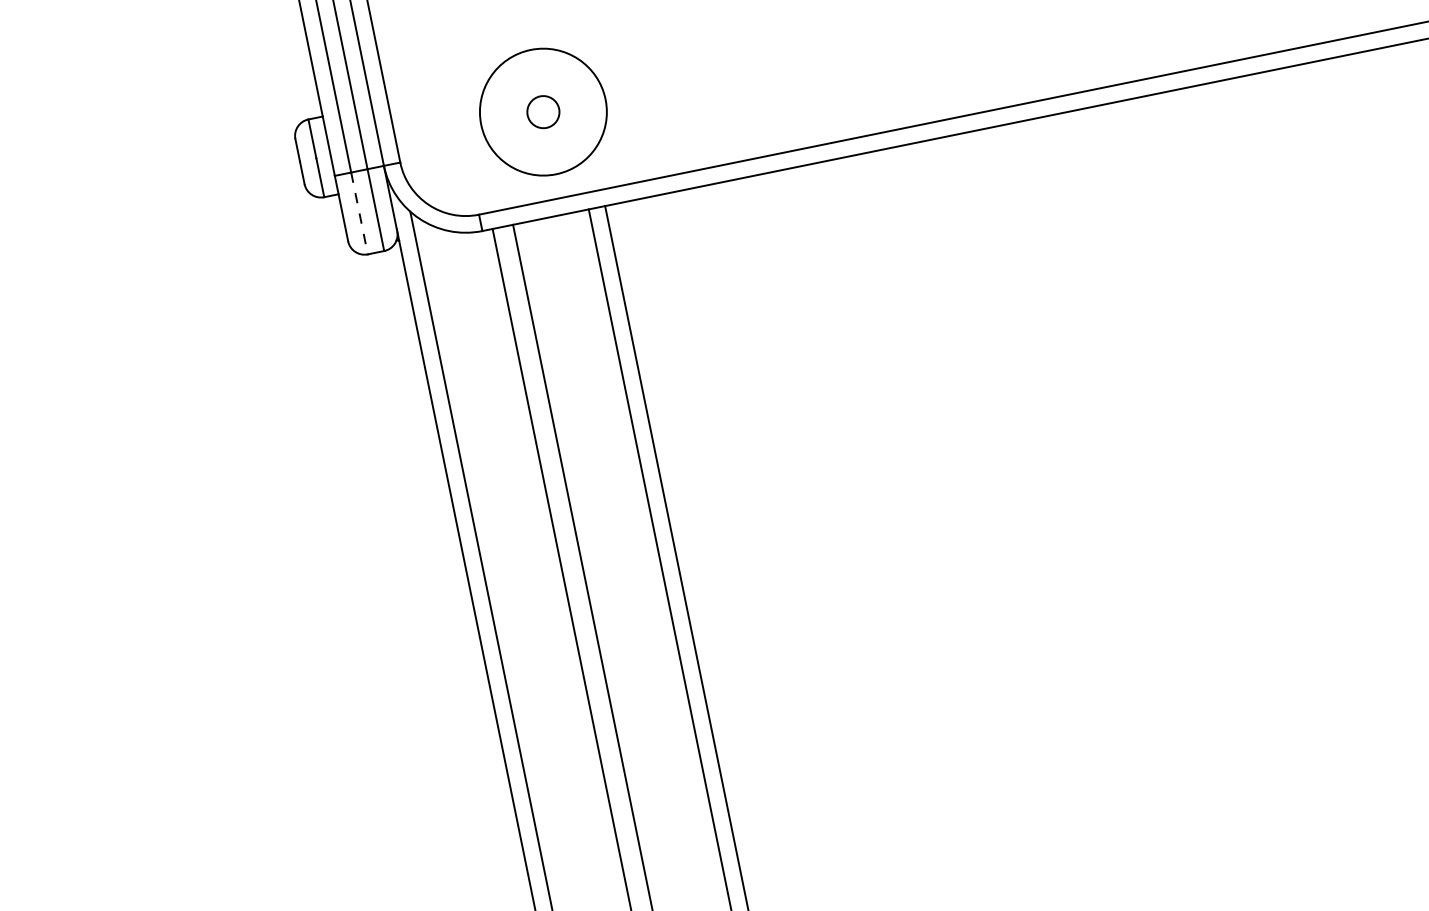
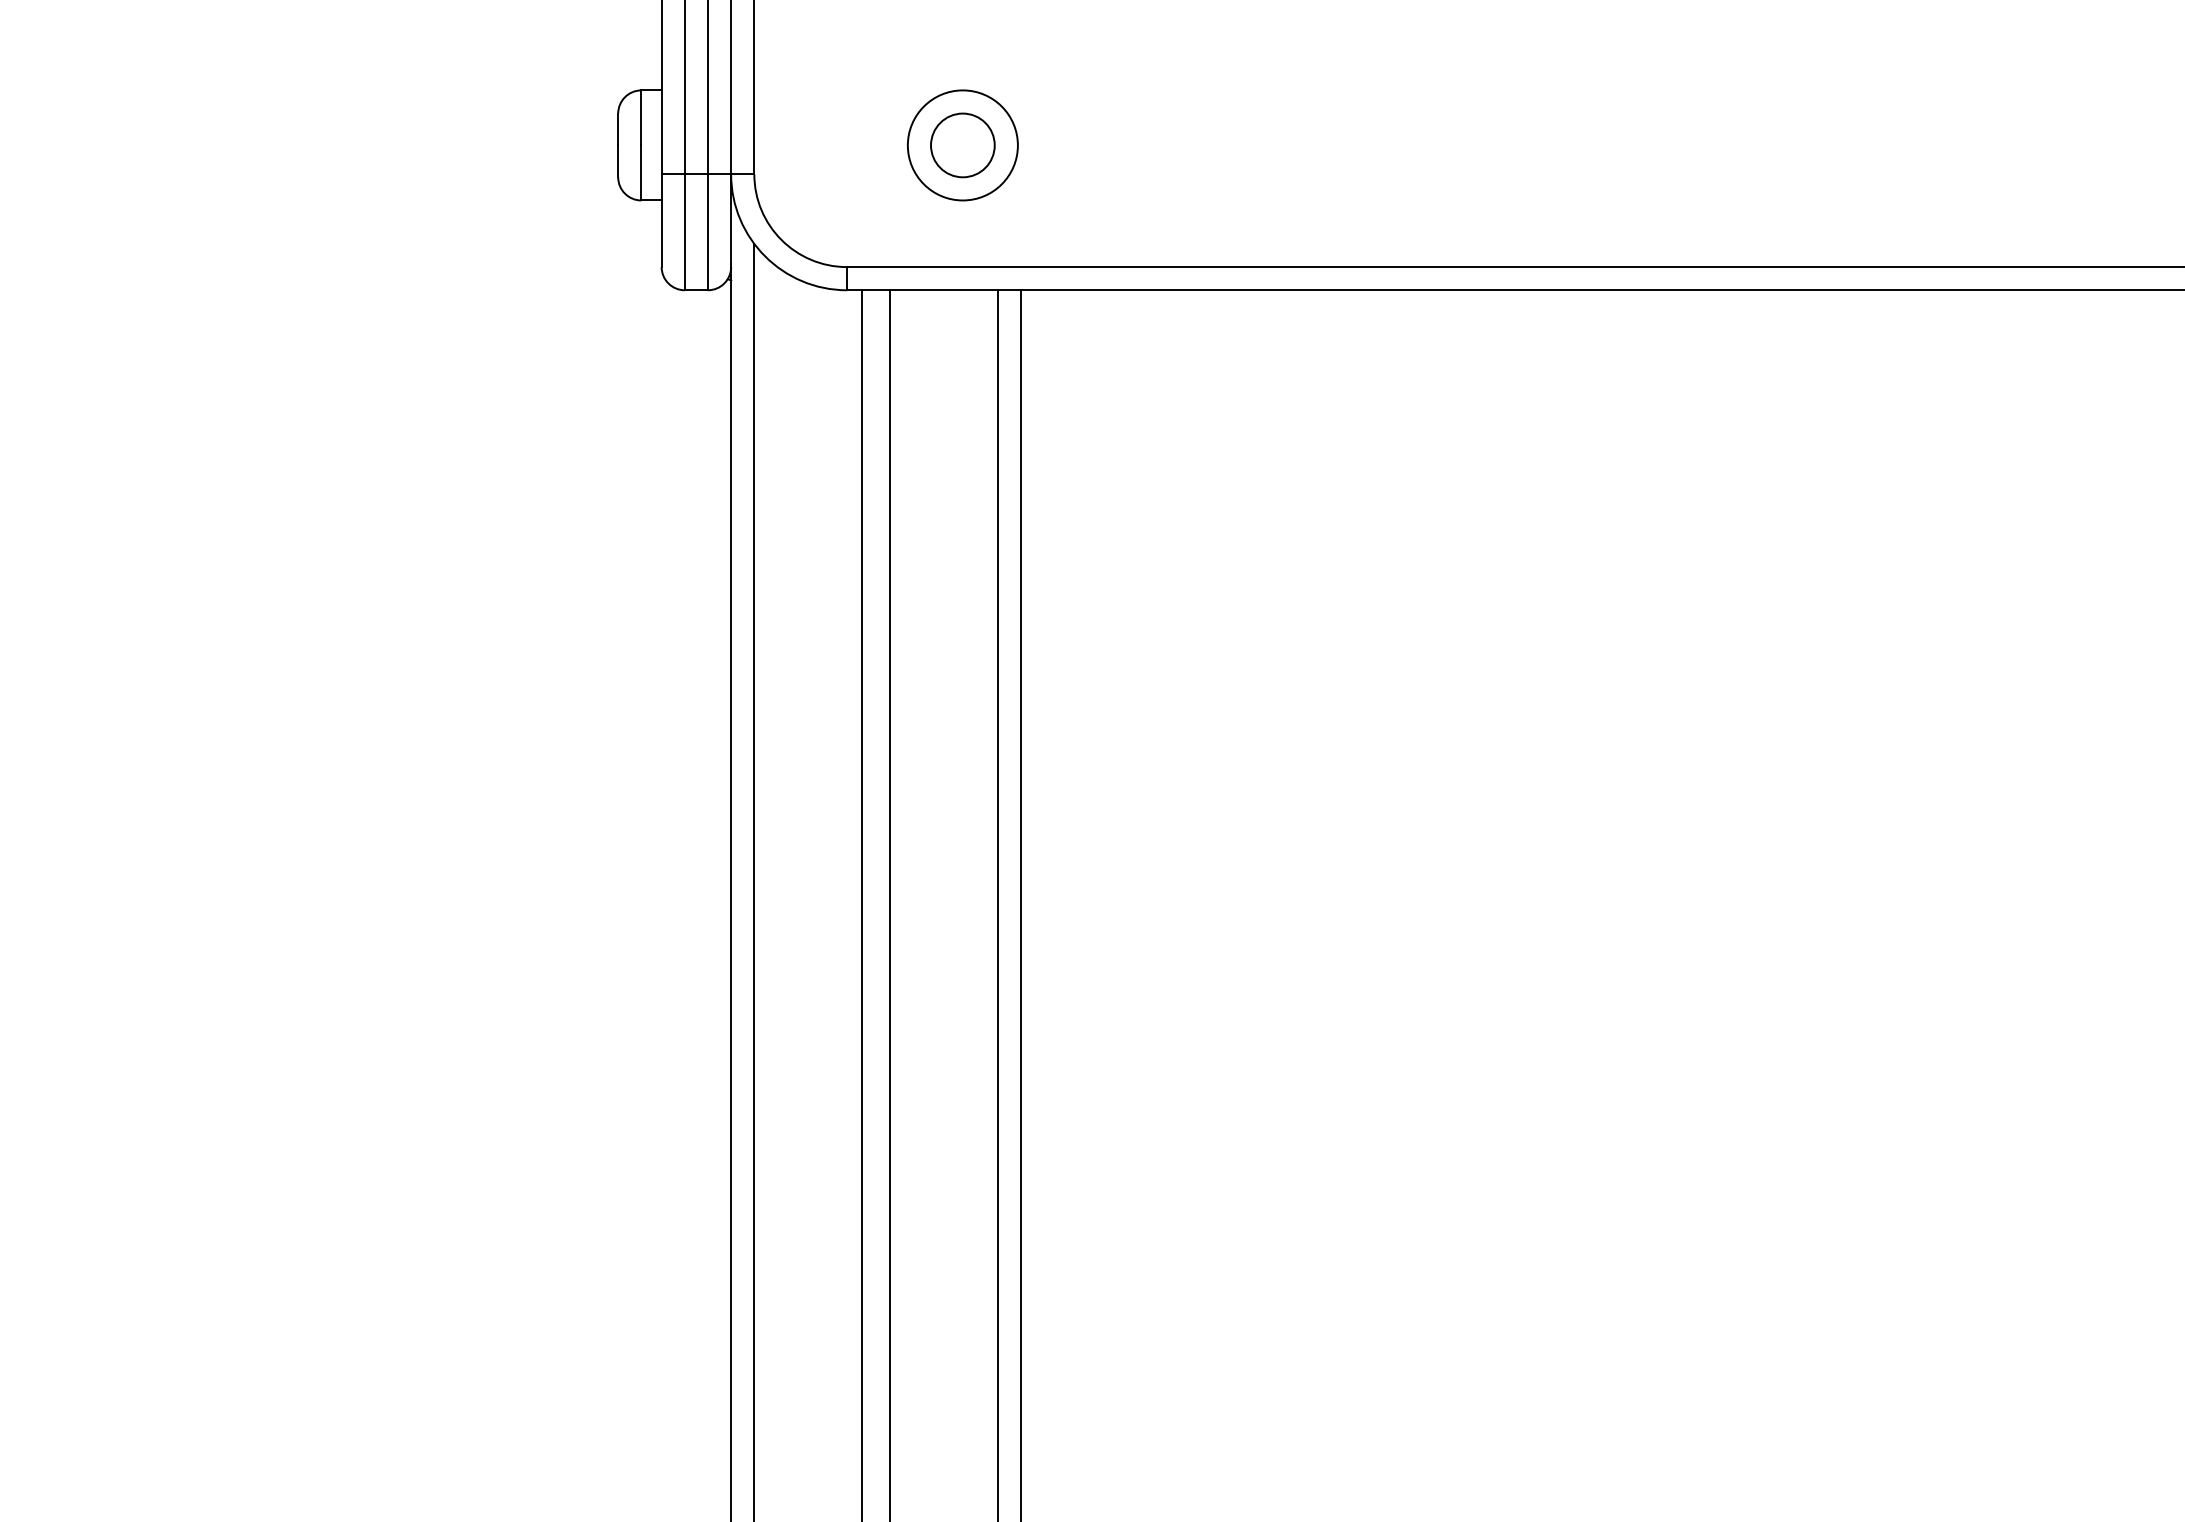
circle: (543, 112) -> (962, 145), size x0.62
circle: (543, 112) -> (962, 145), size x1.43
line: (359, 213) -> (684, 232), dashed -> solid

